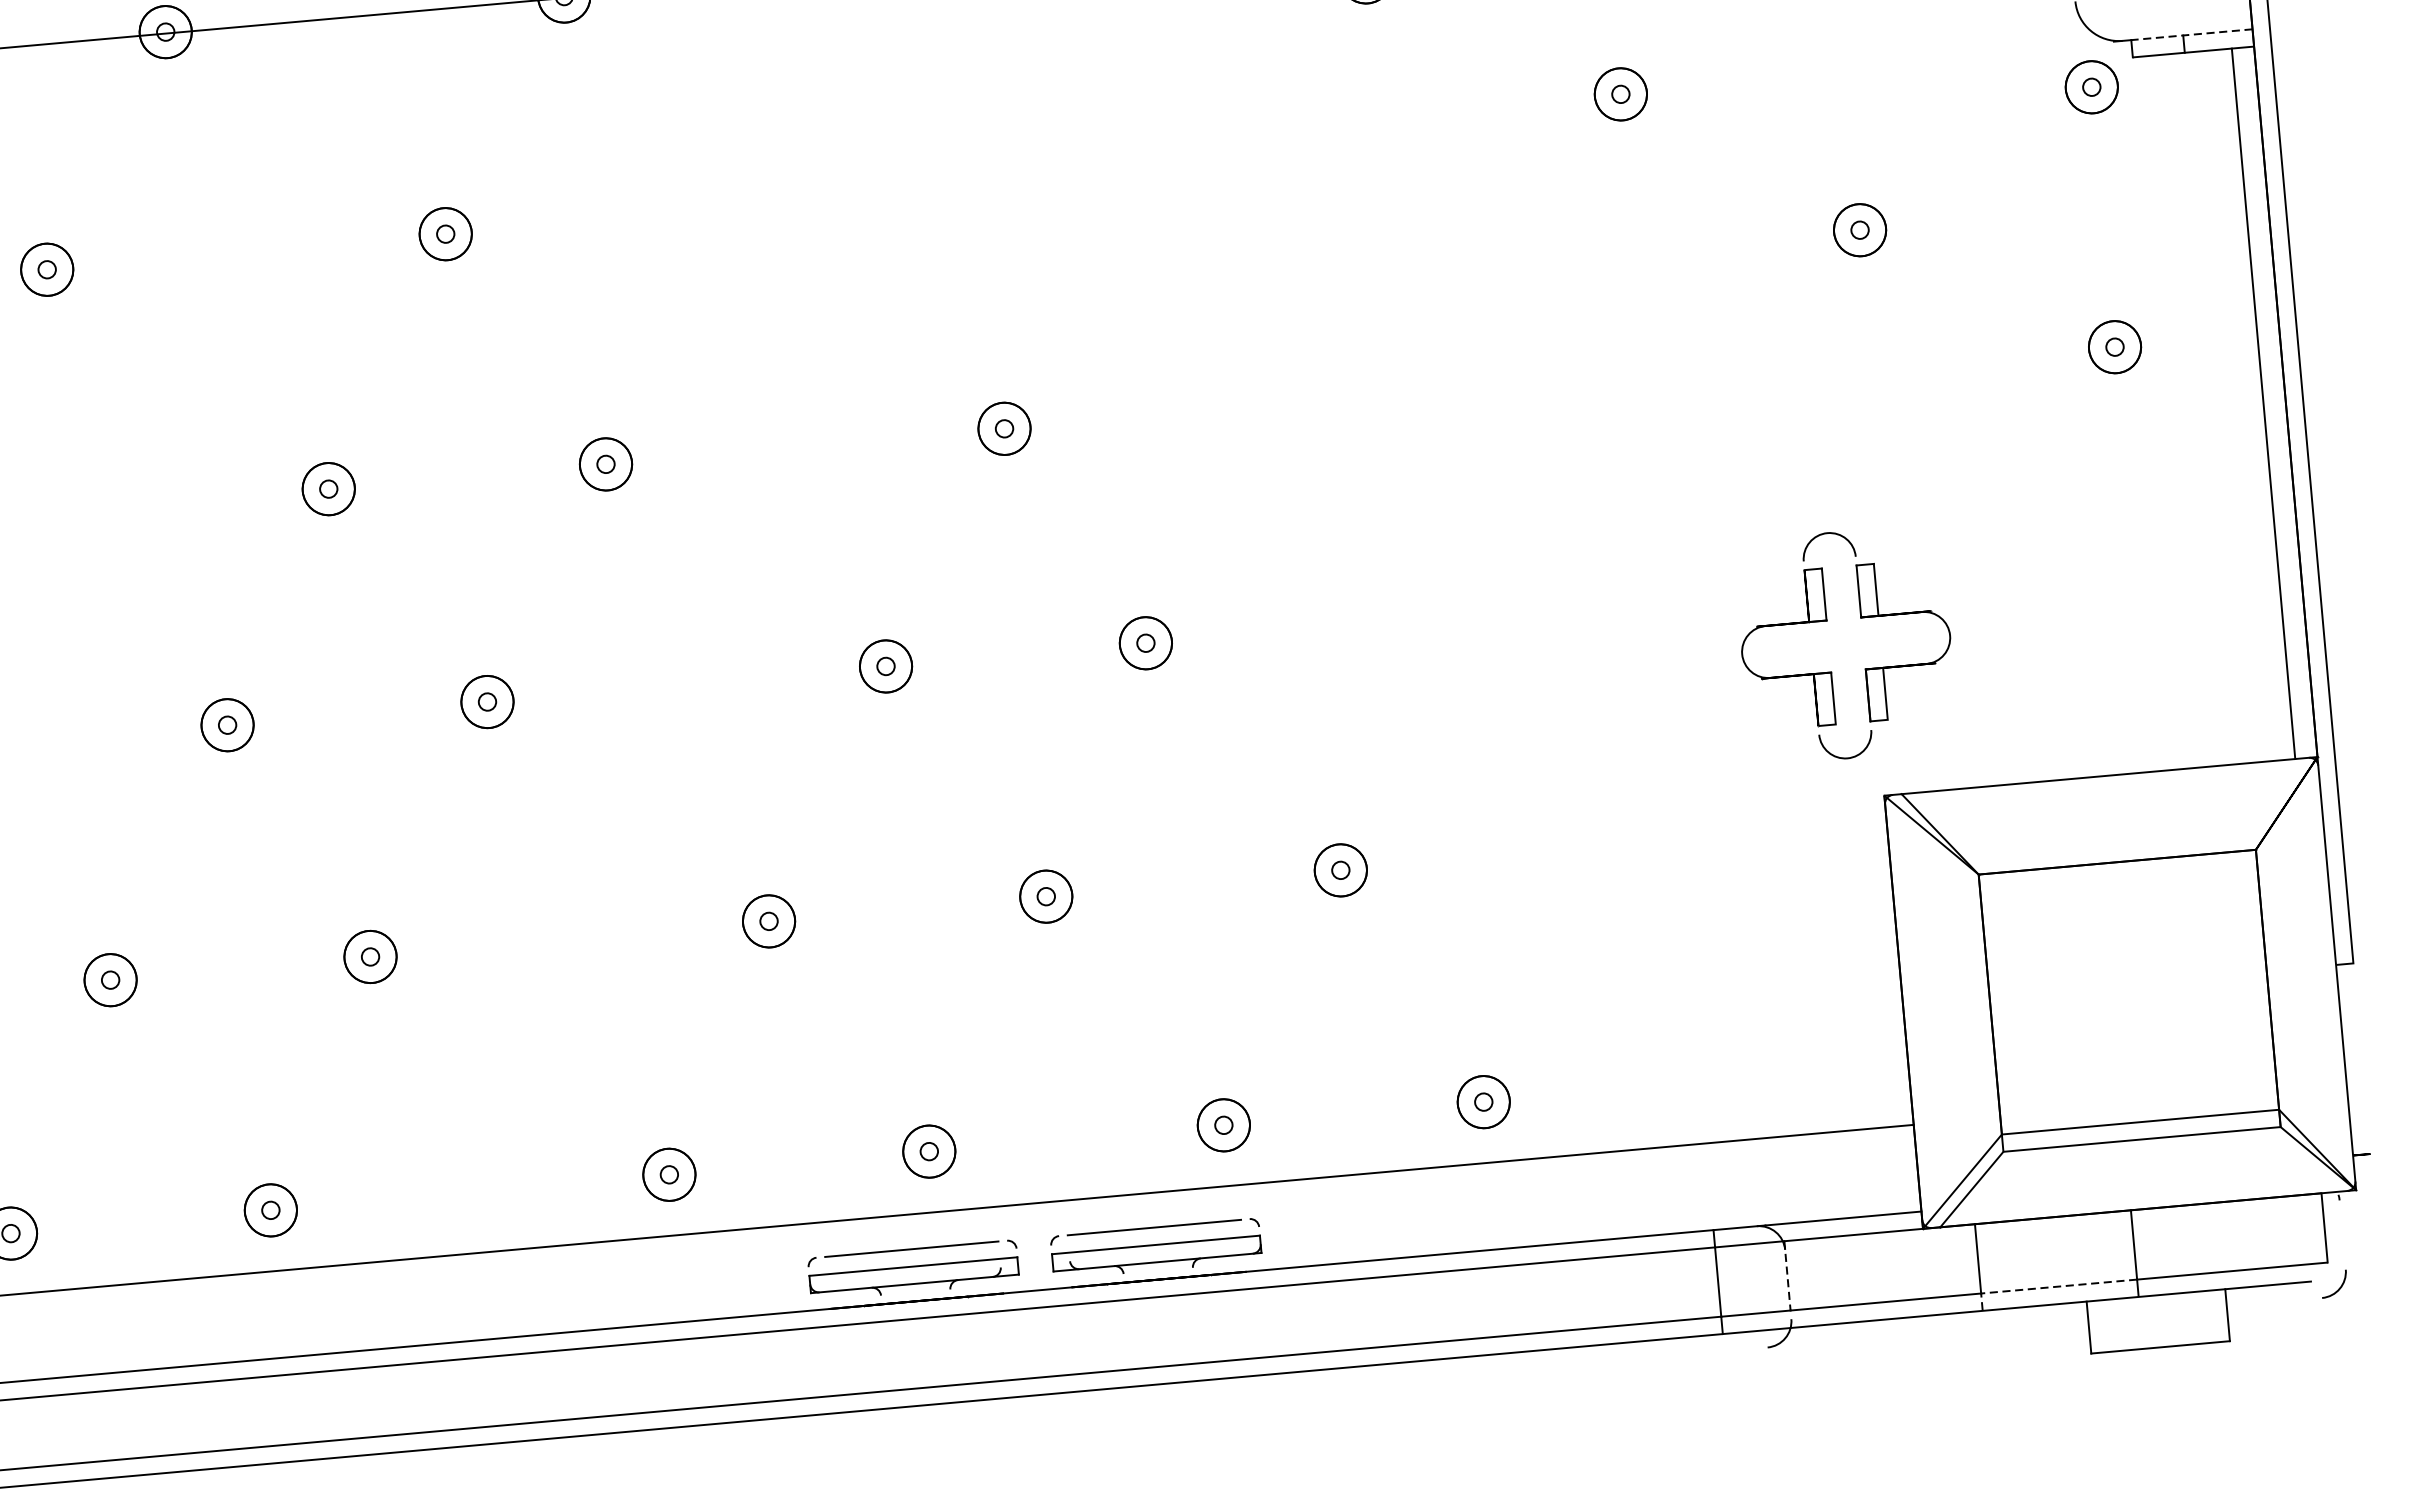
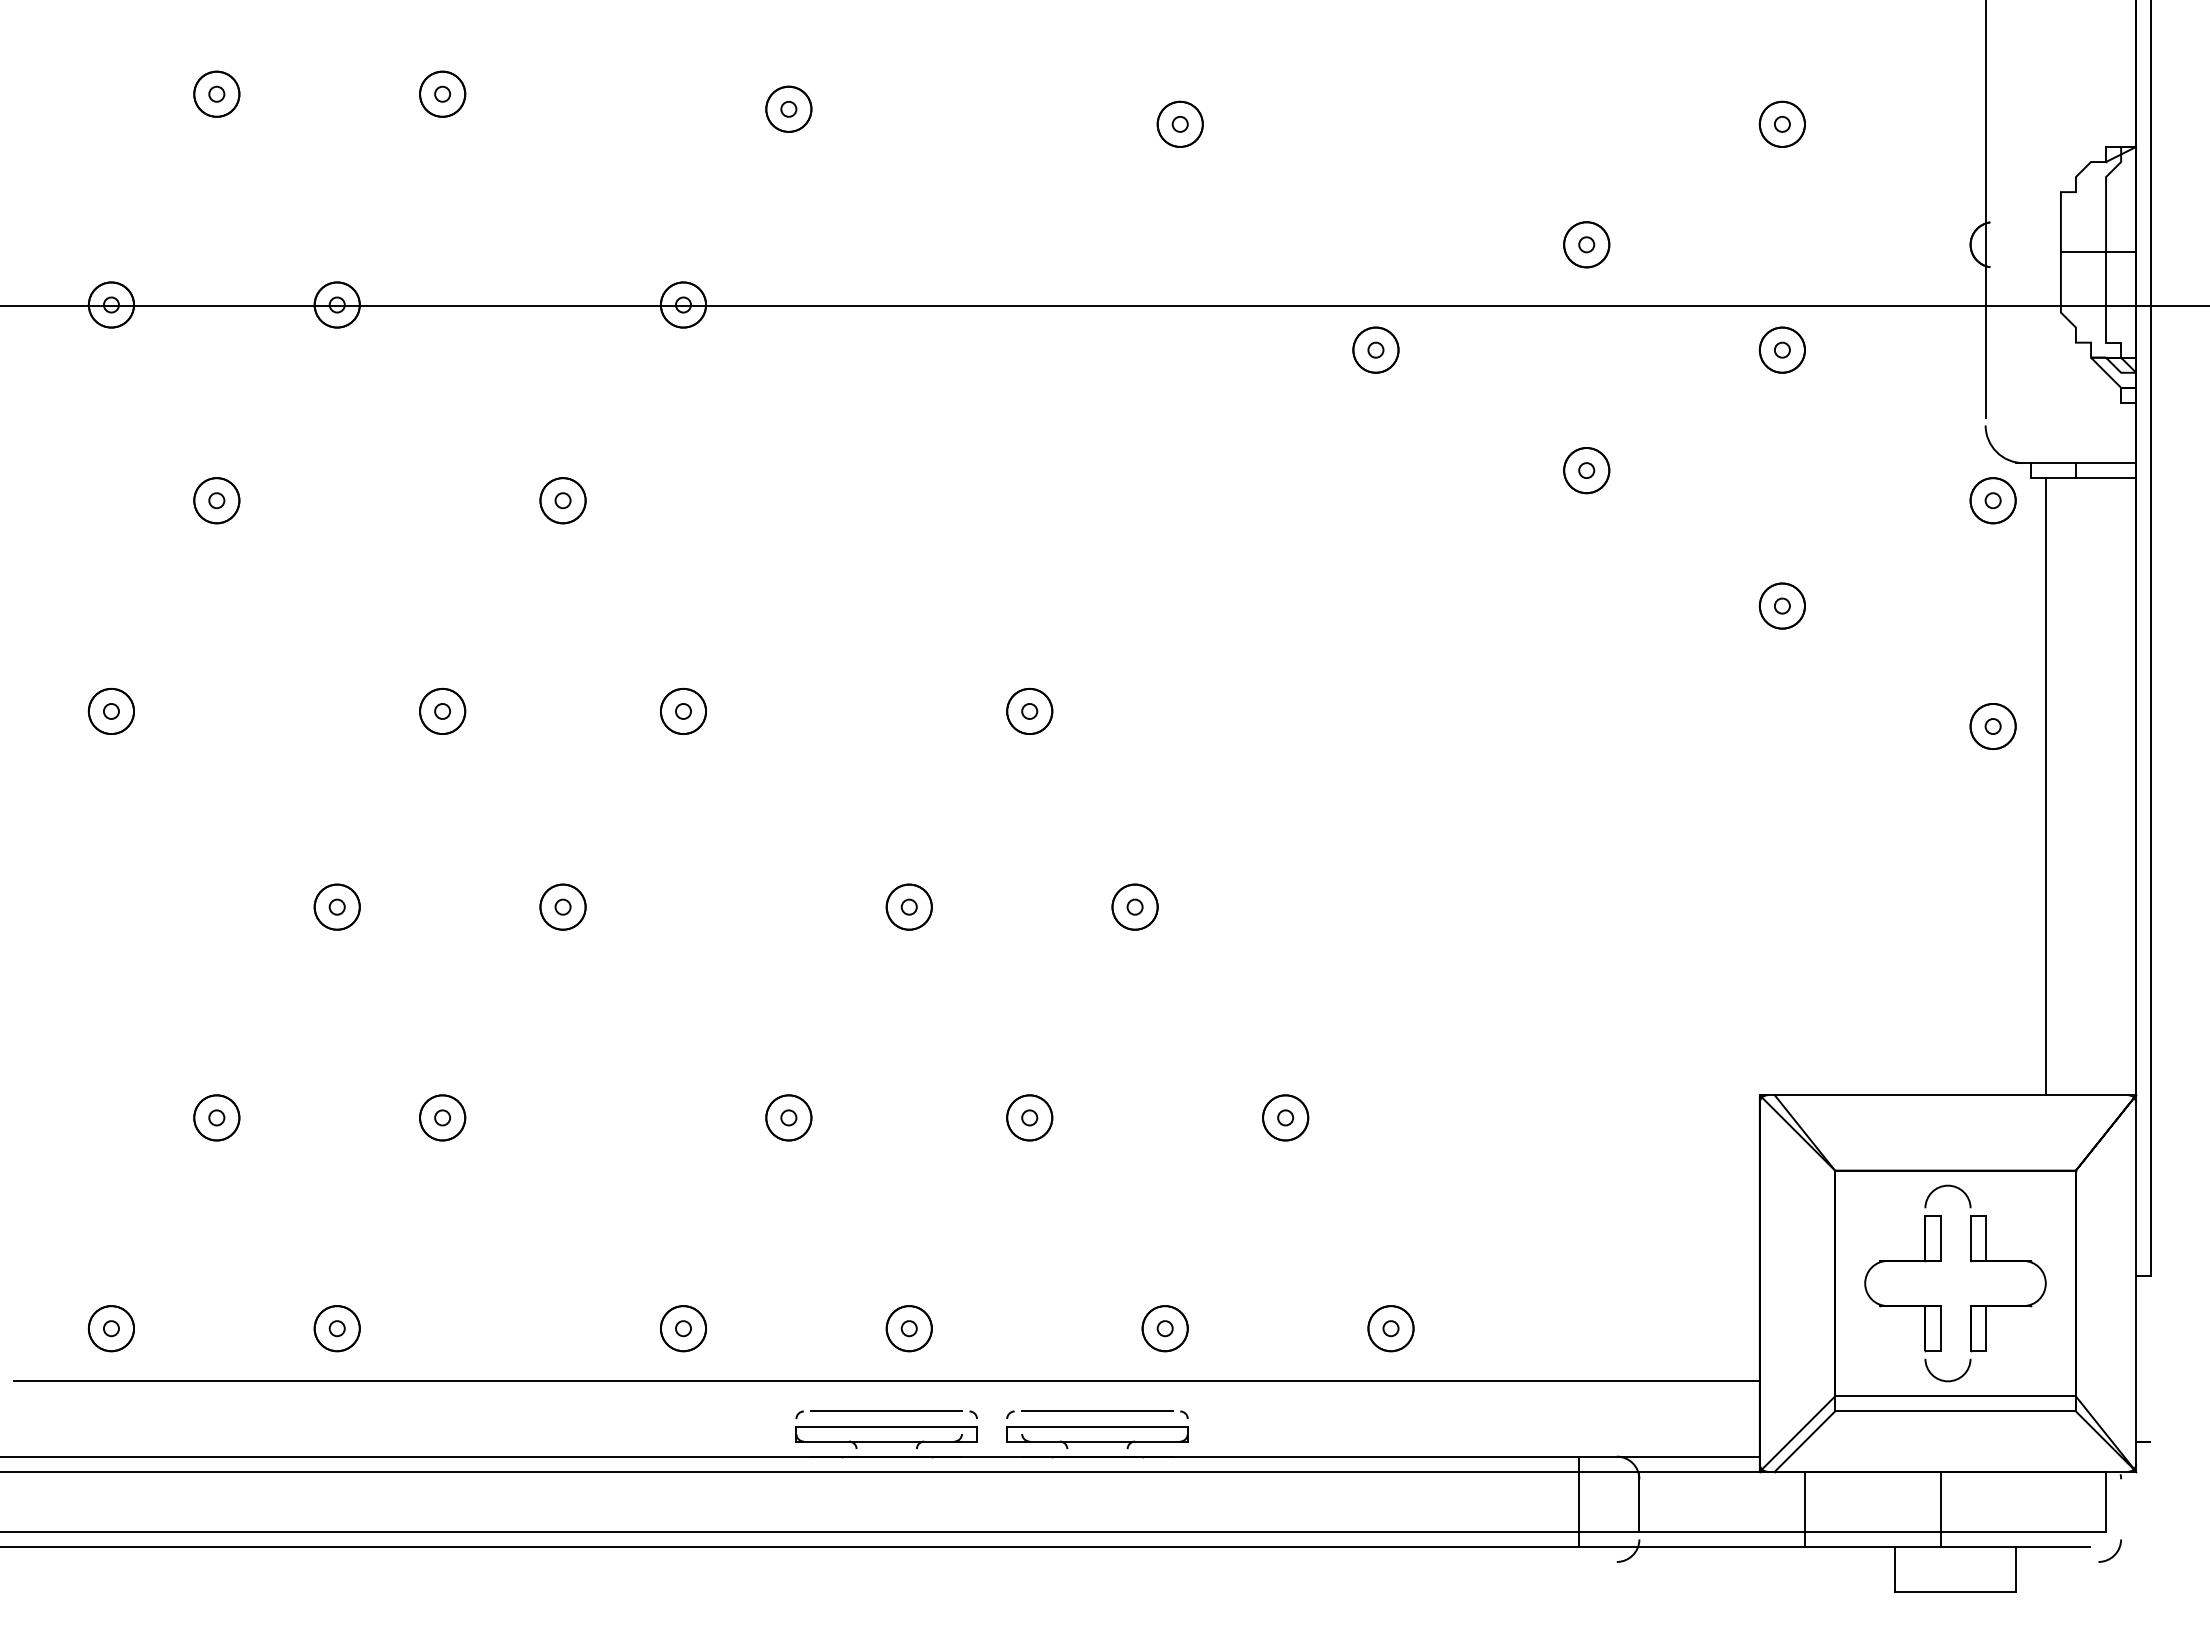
line: (2190, 35) -> (2082, 463), dashed -> solid
line: (2263, 403) -> (2045, 786), moved
part: (1827, 621) -> (1941, 1261), moved
line: (1787, 1276) -> (1639, 1502), dashed -> solid
line: (2048, 1287) -> (1863, 1531), dashed -> solid

